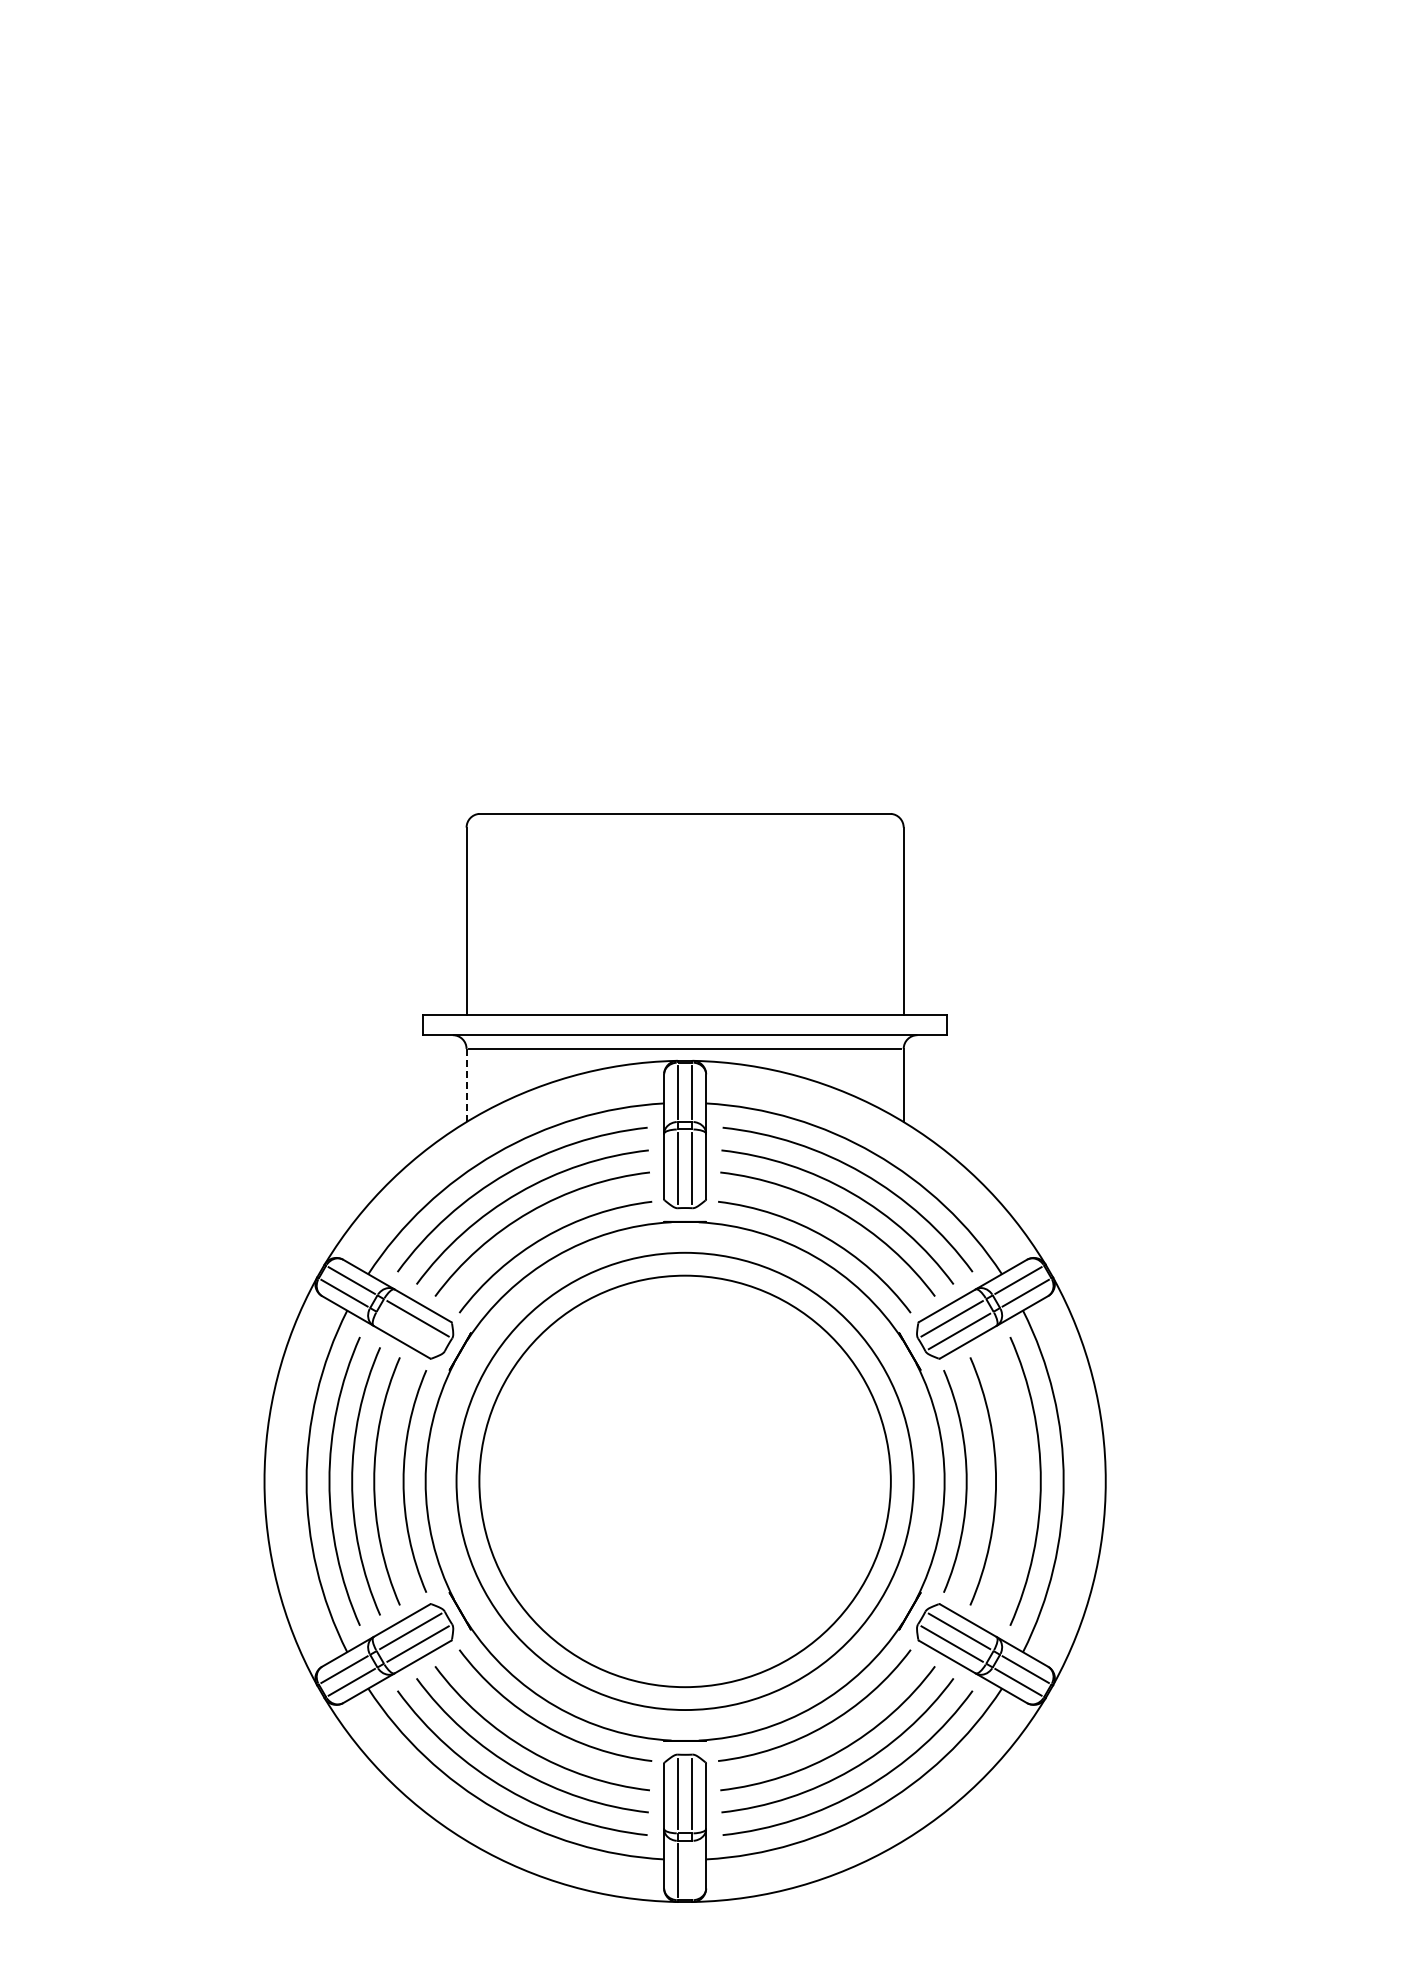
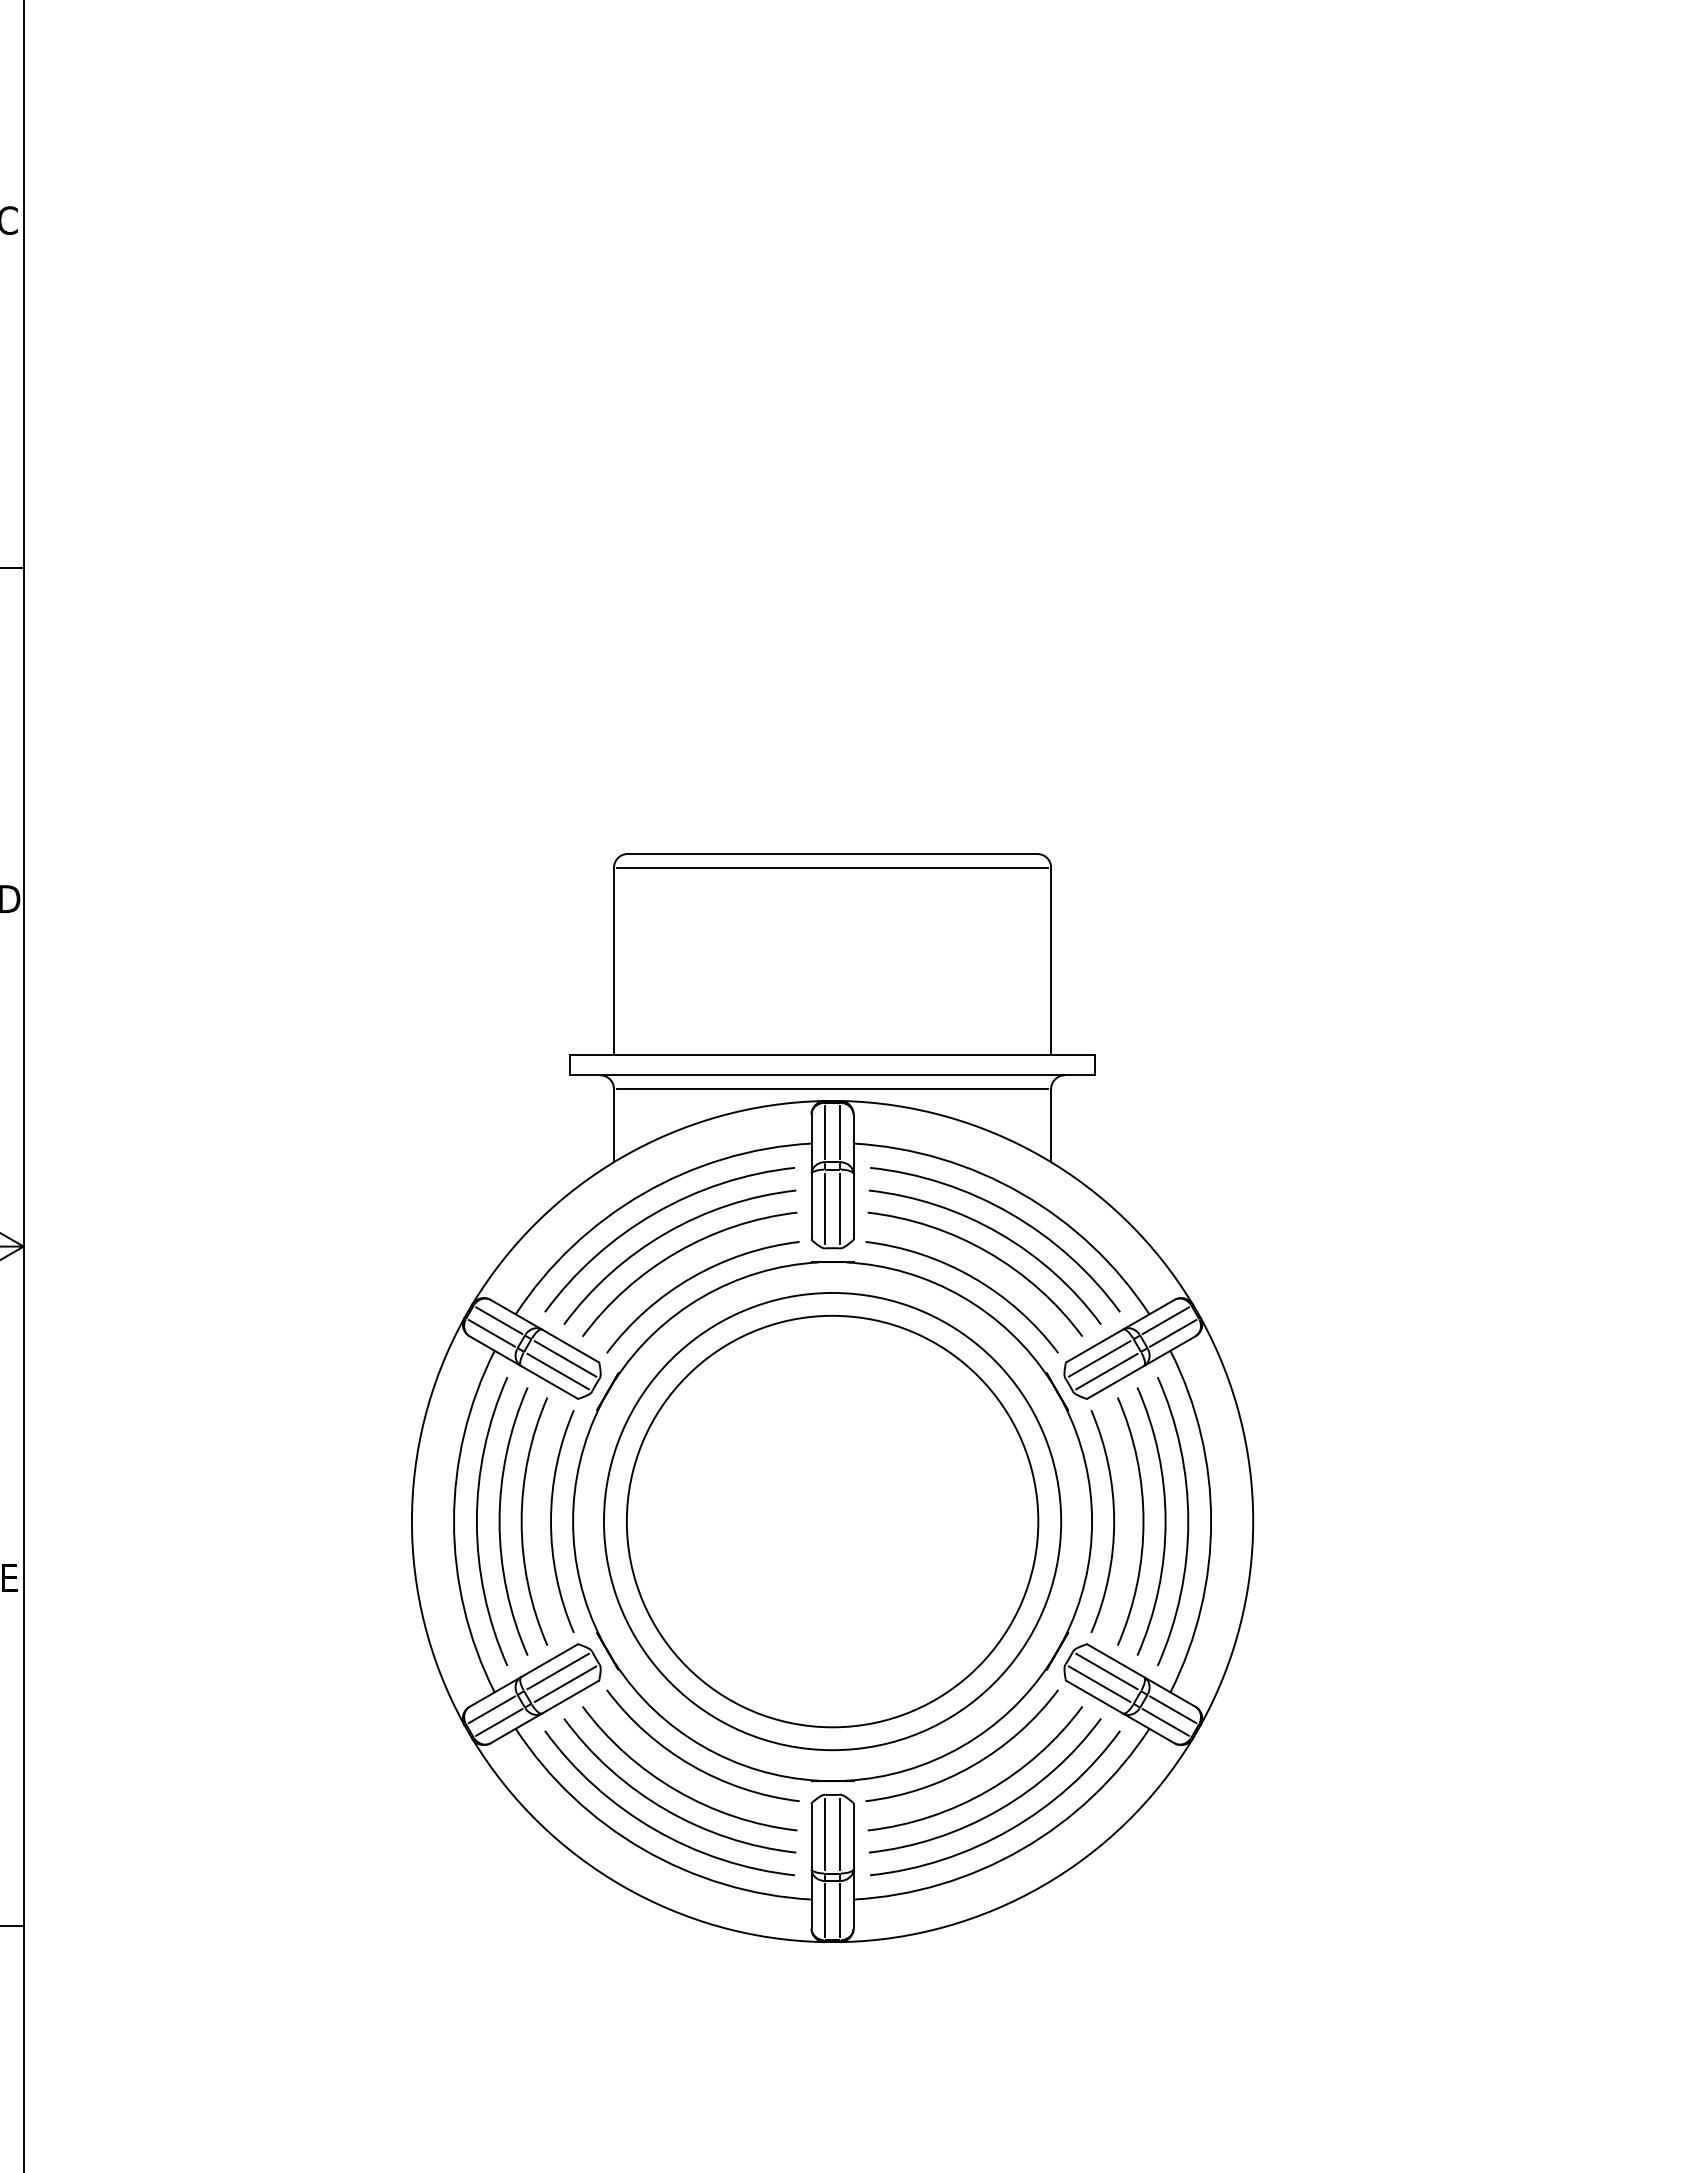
line: (685, 827) -> (832, 867), added
line: (467, 1085) -> (614, 1125), dashed -> solid
line: (410, 1331) -> (557, 1371), added
arc: (1017, 1481) -> (1164, 1521), added
line: (692, 1870) -> (839, 1910), added

